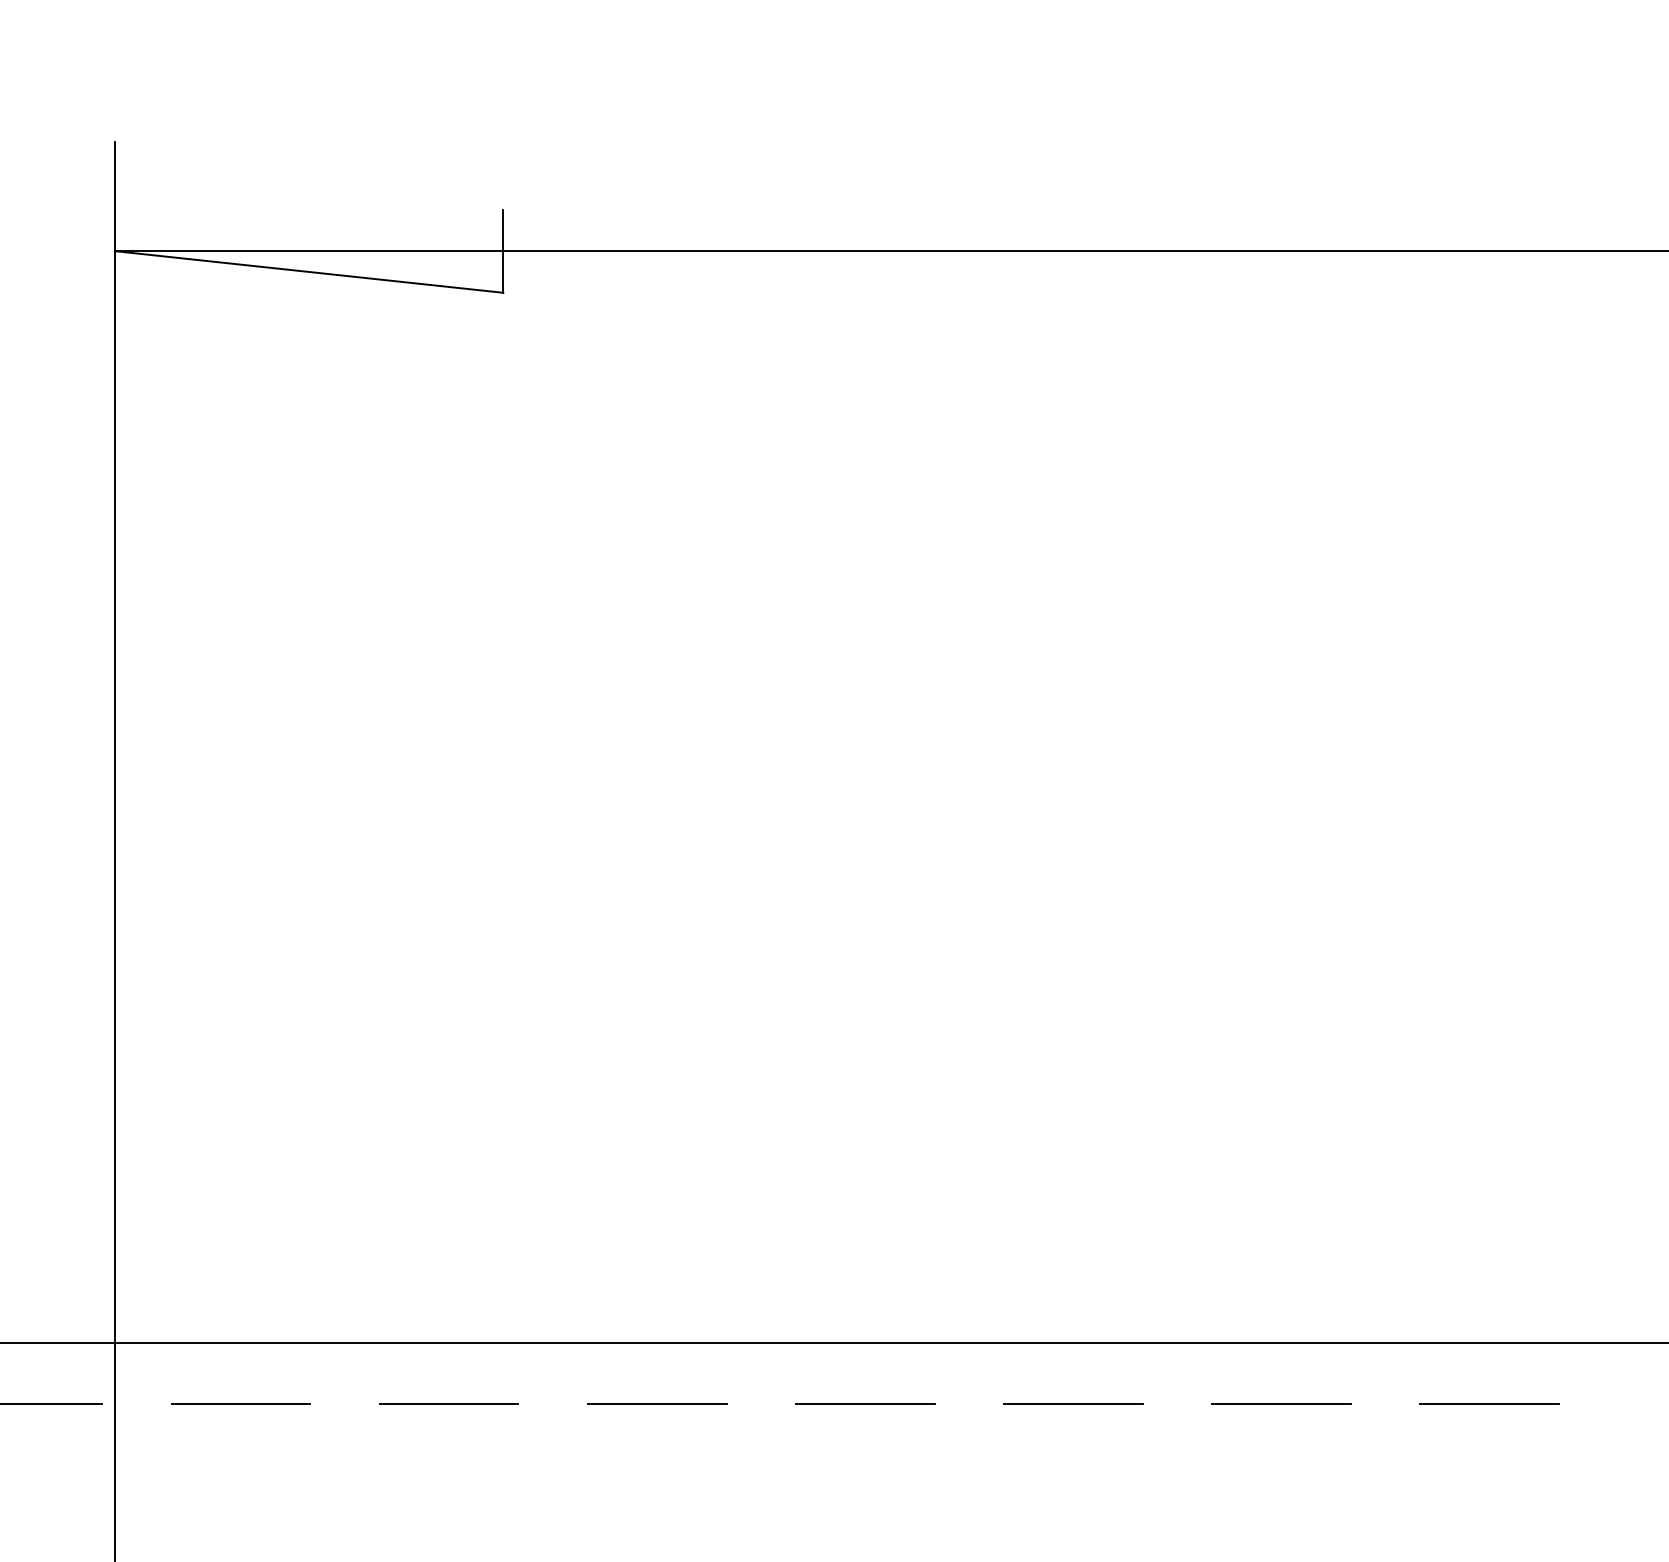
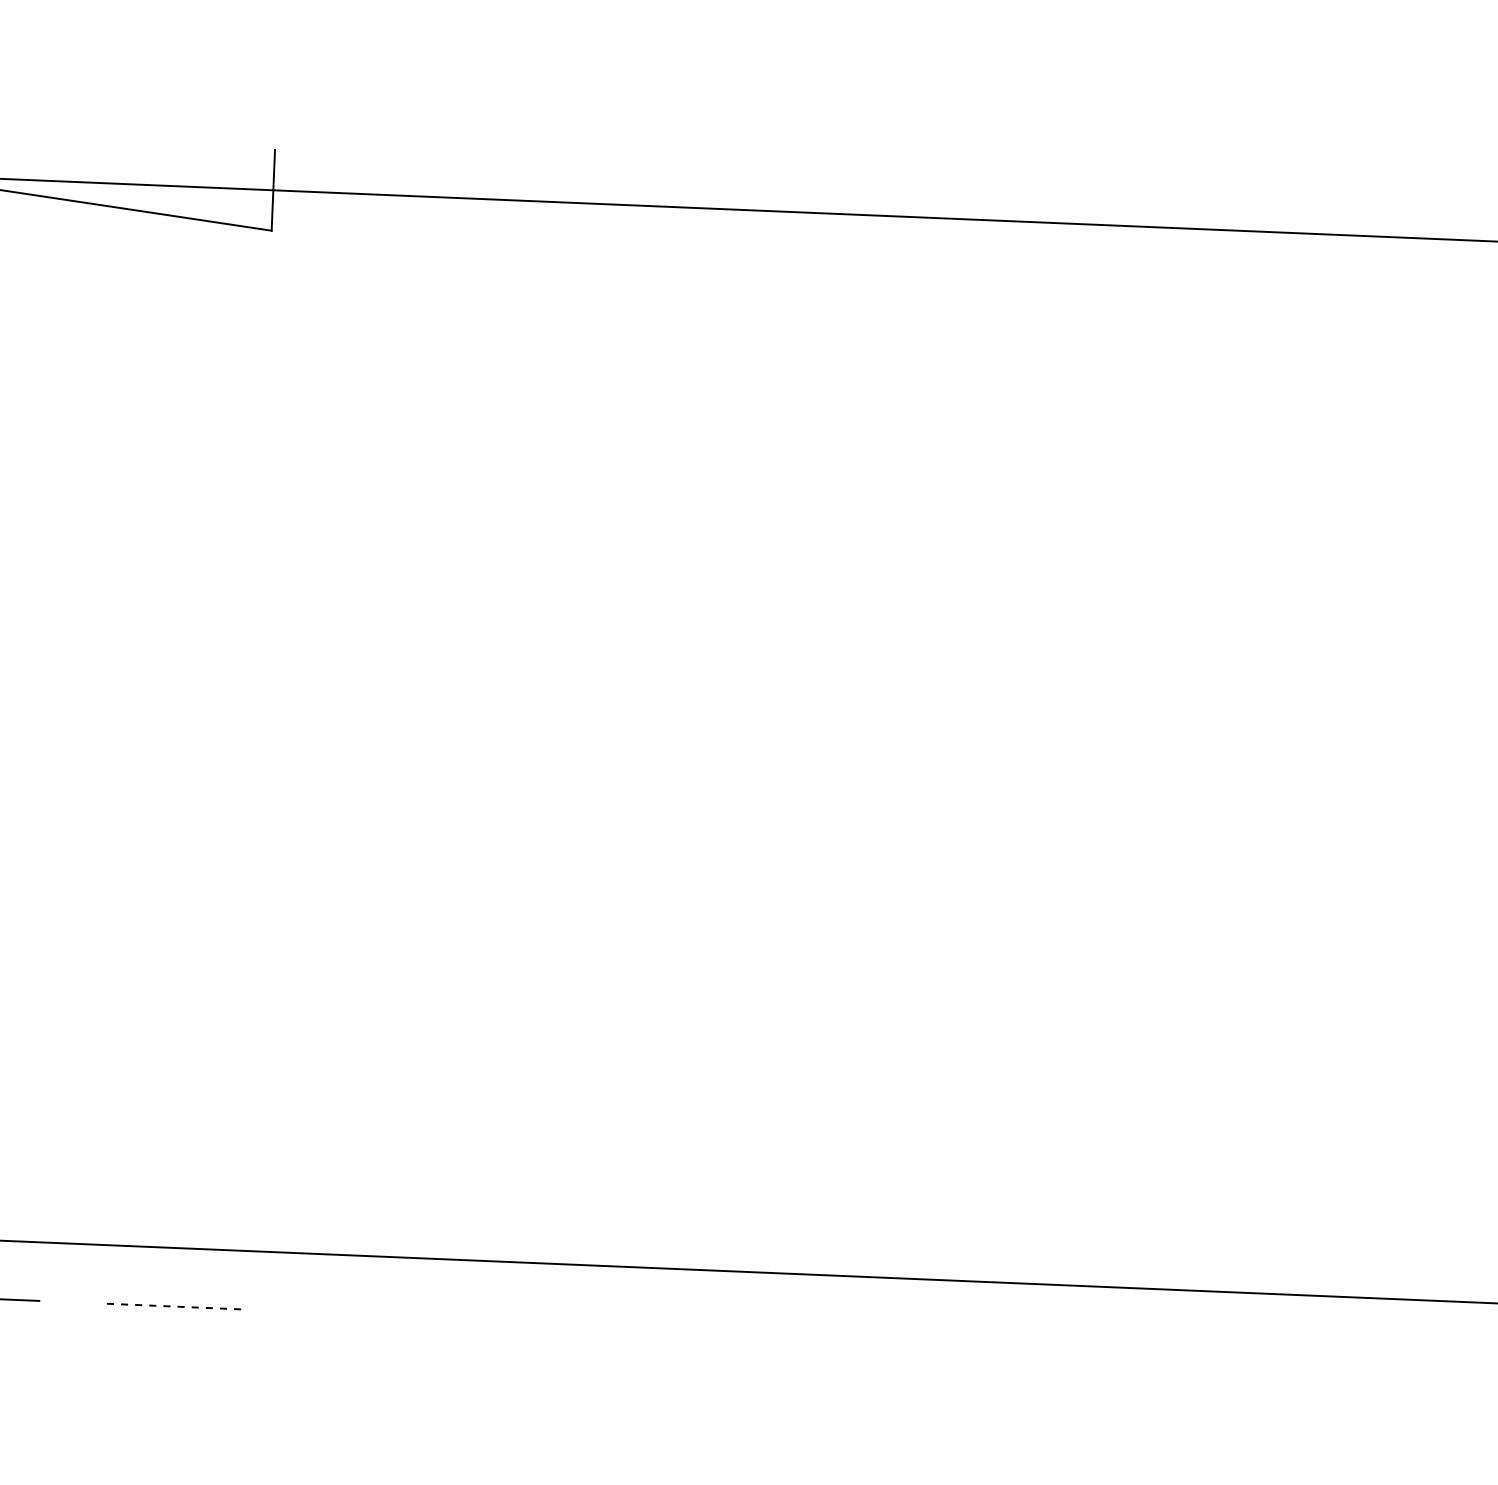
line: (448, 1403) -> (173, 1306), solid -> dashed
line: (656, 1403) -> (375, 1314), removed
line: (864, 1403) -> (577, 1323), removed
line: (1072, 1403) -> (778, 1331), removed
line: (1281, 1403) -> (981, 1340), removed
line: (1489, 1403) -> (1183, 1348), removed

